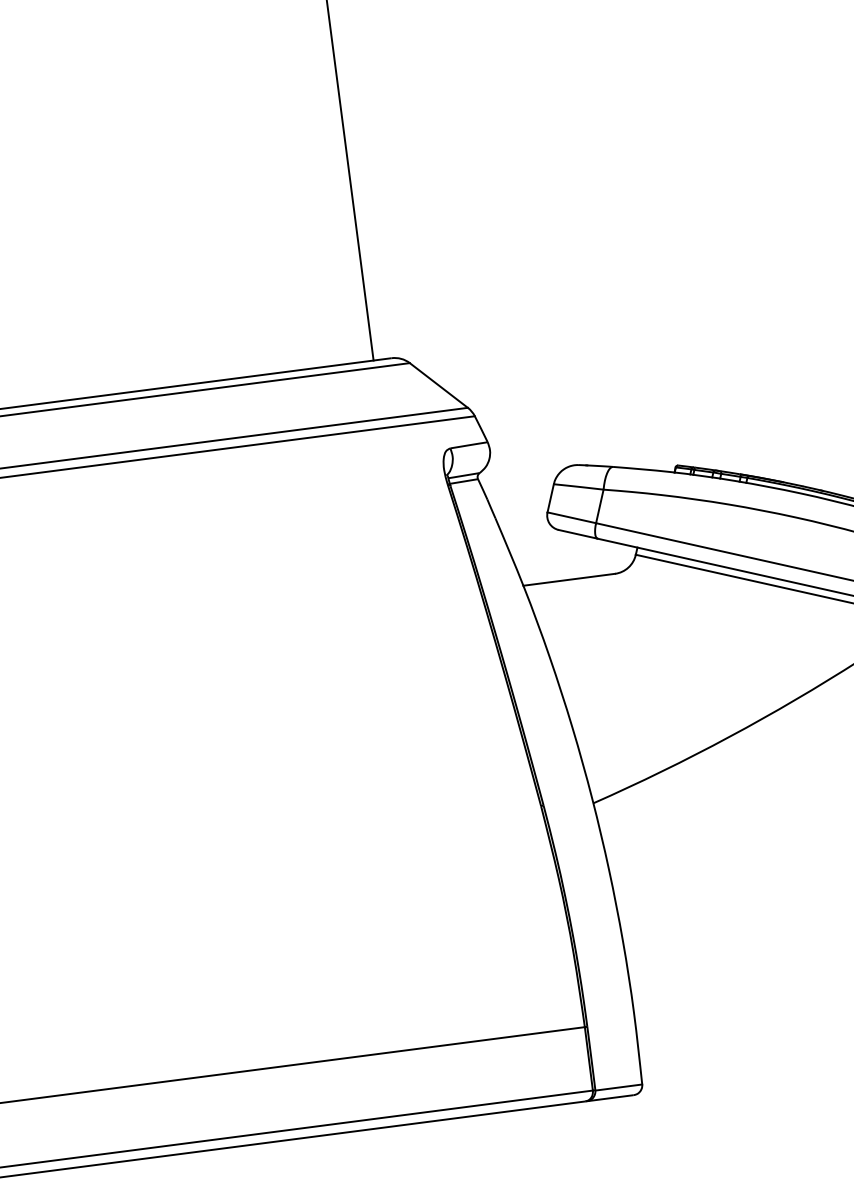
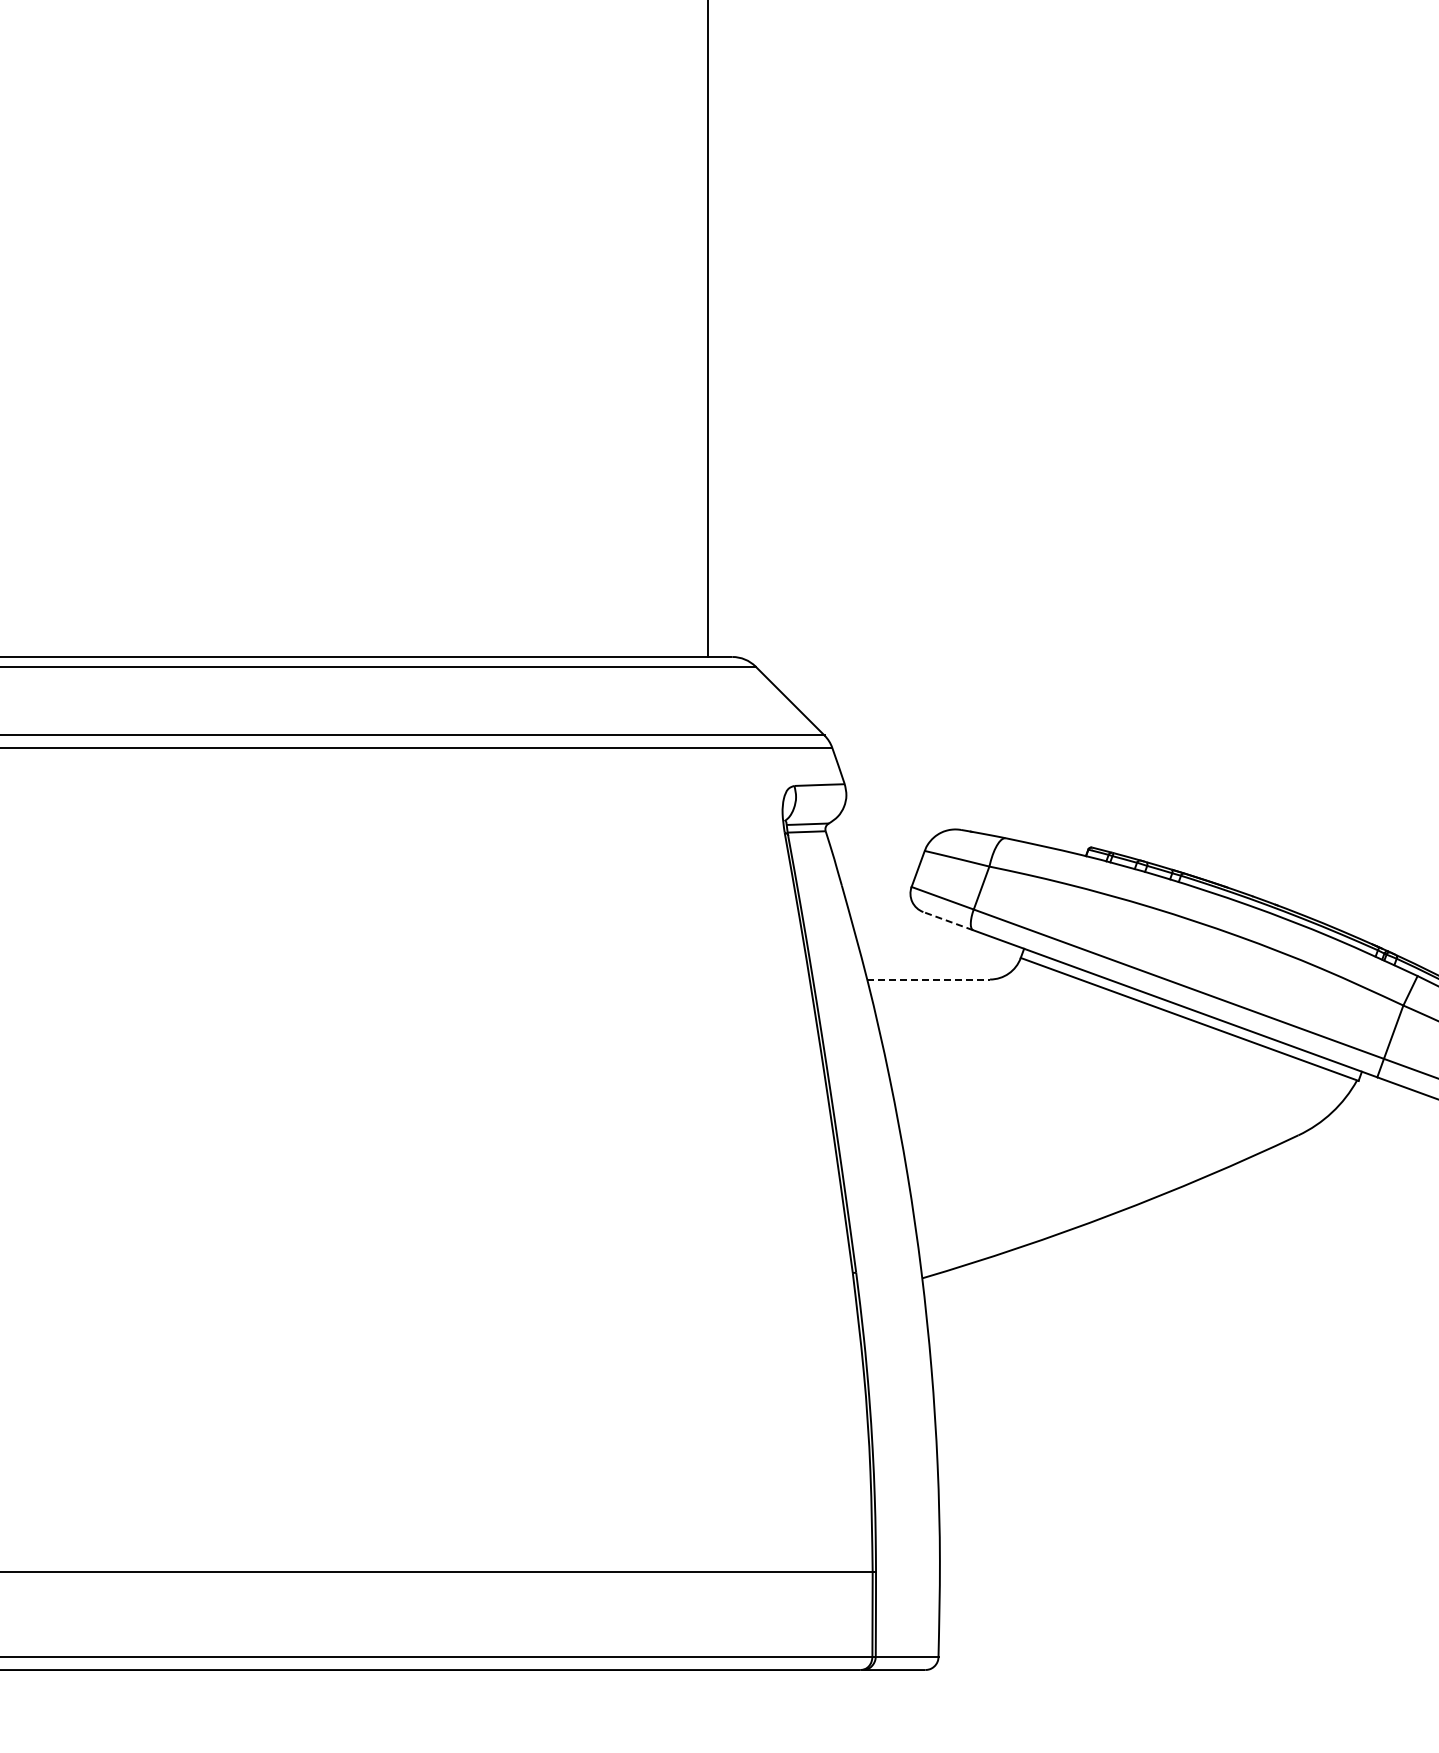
line: (577, 533) -> (947, 920), solid -> dashed
line: (569, 579) -> (929, 979), solid -> dashed

